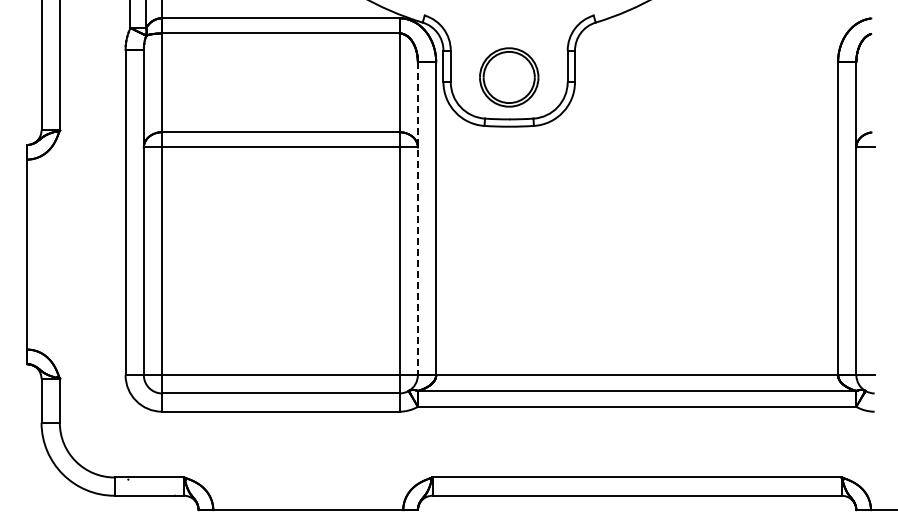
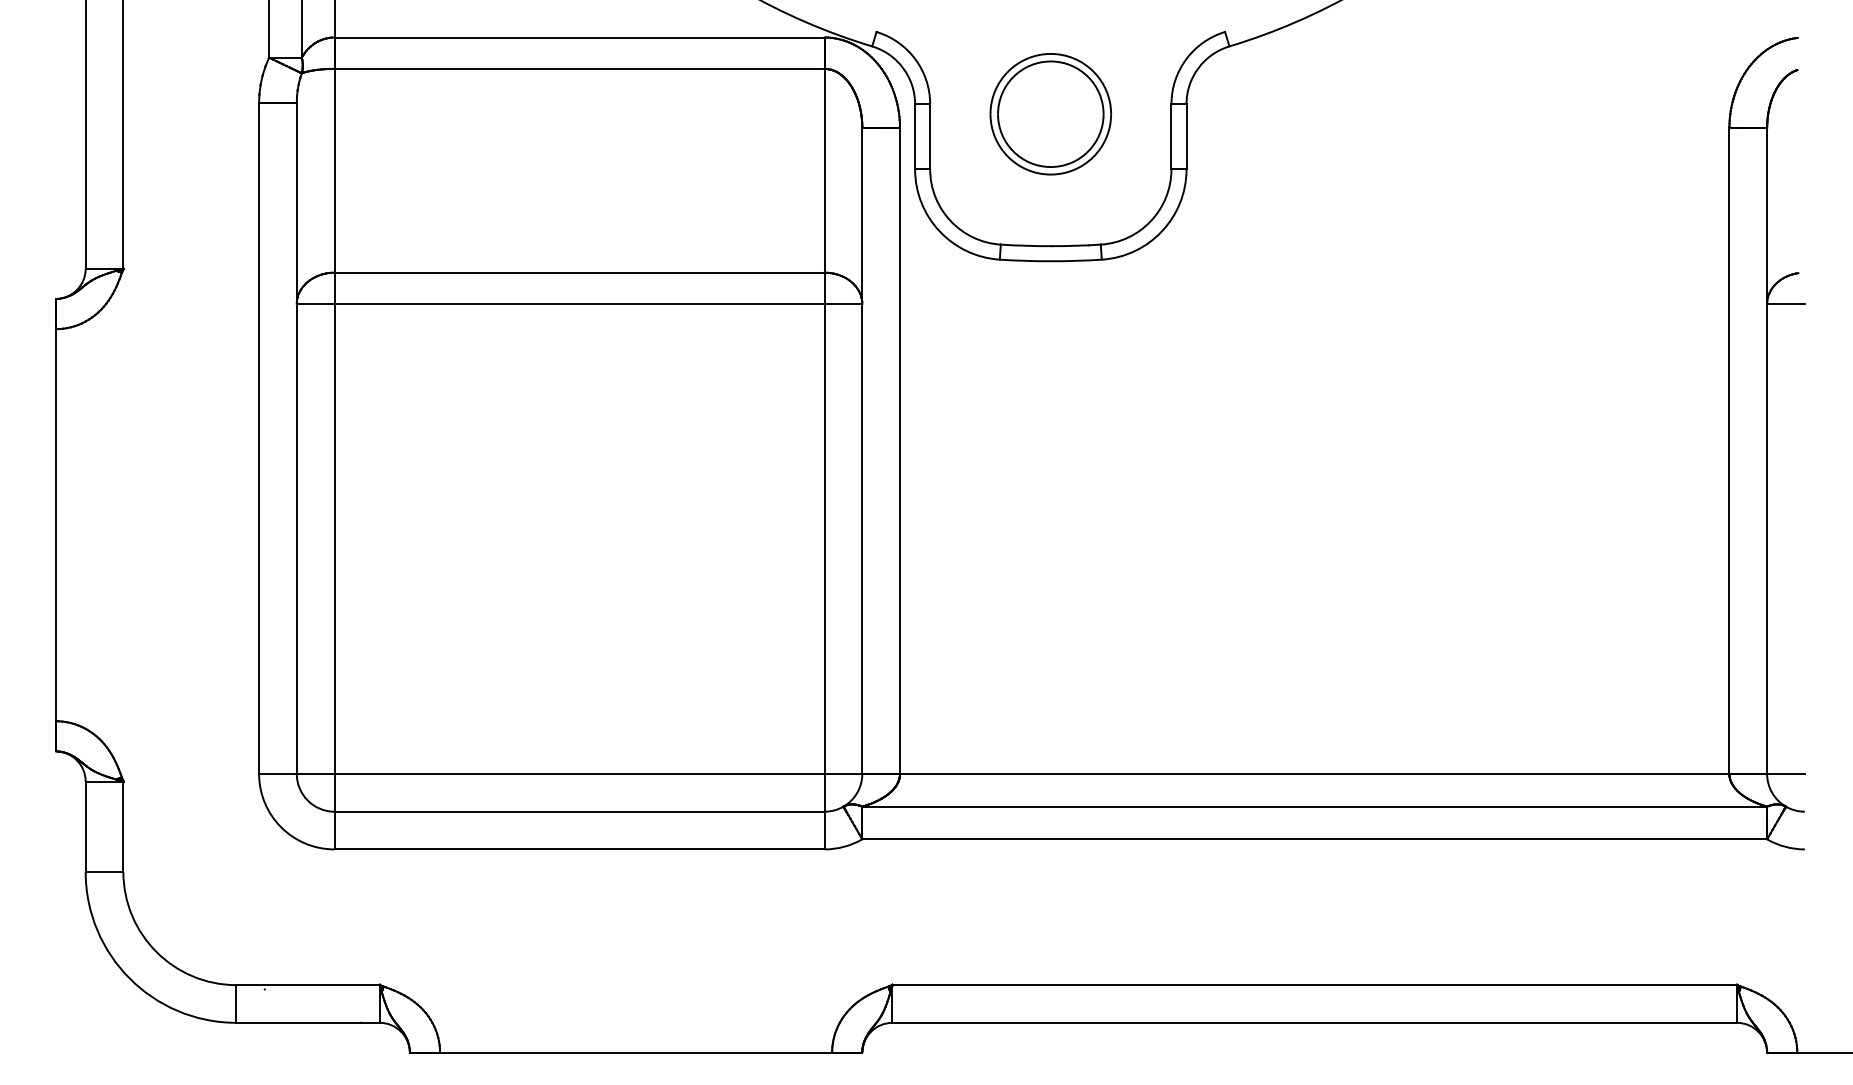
part: (509, 77) -> (1051, 114), moved
line: (417, 219) -> (861, 452), dashed -> solid

